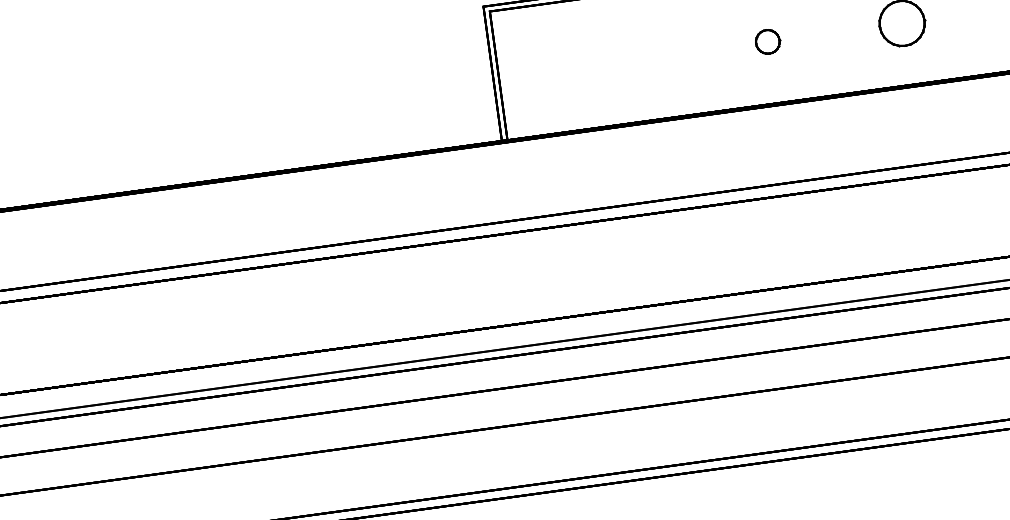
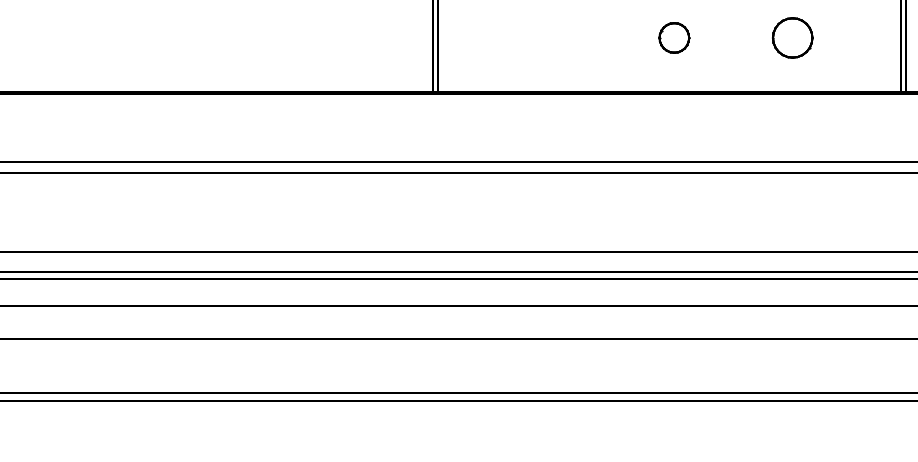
part: (767, 41) -> (674, 37), size x1.43

